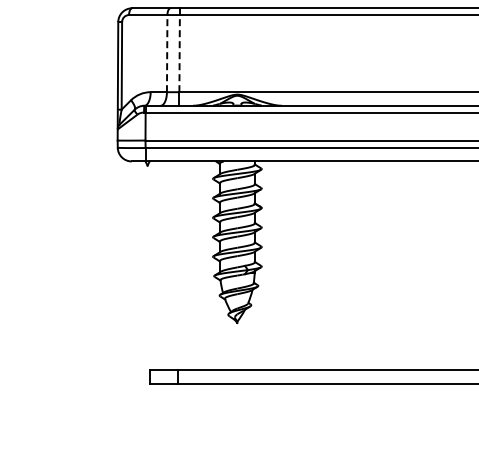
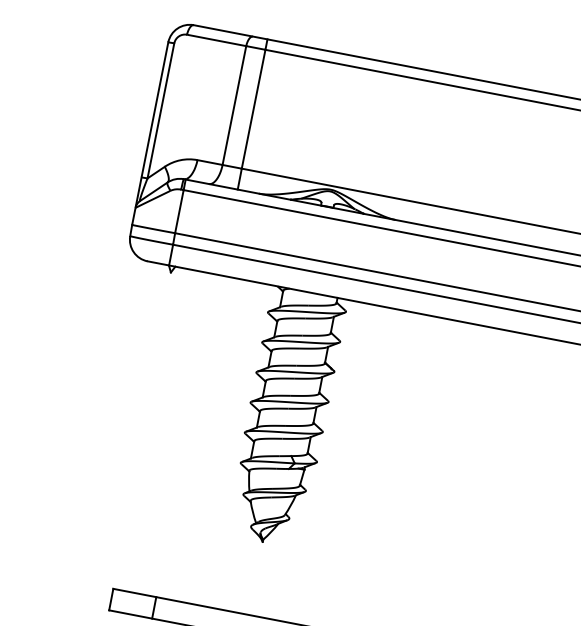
line: (167, 53) -> (234, 105), dashed -> solid
line: (179, 53) -> (253, 109), dashed -> solid

